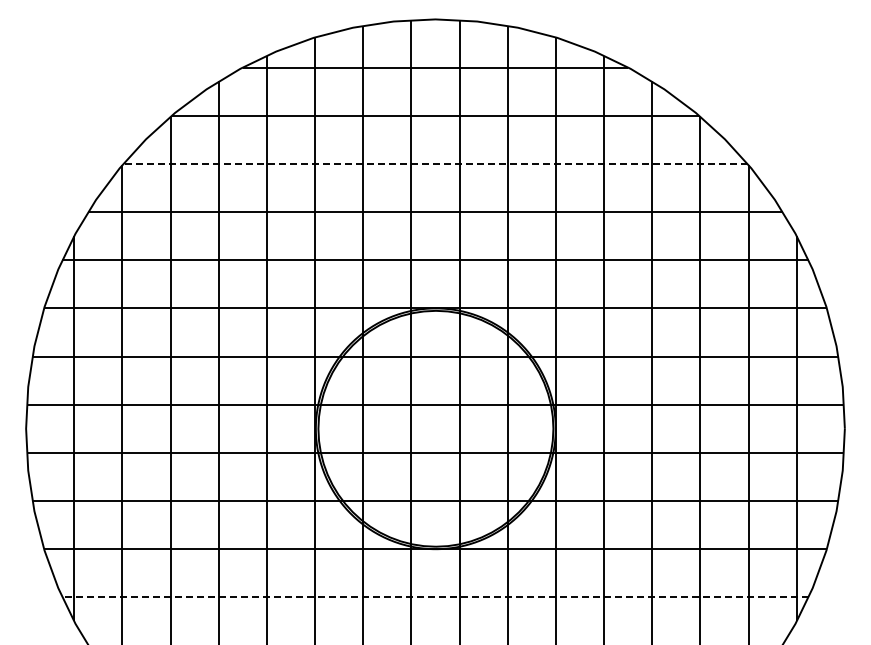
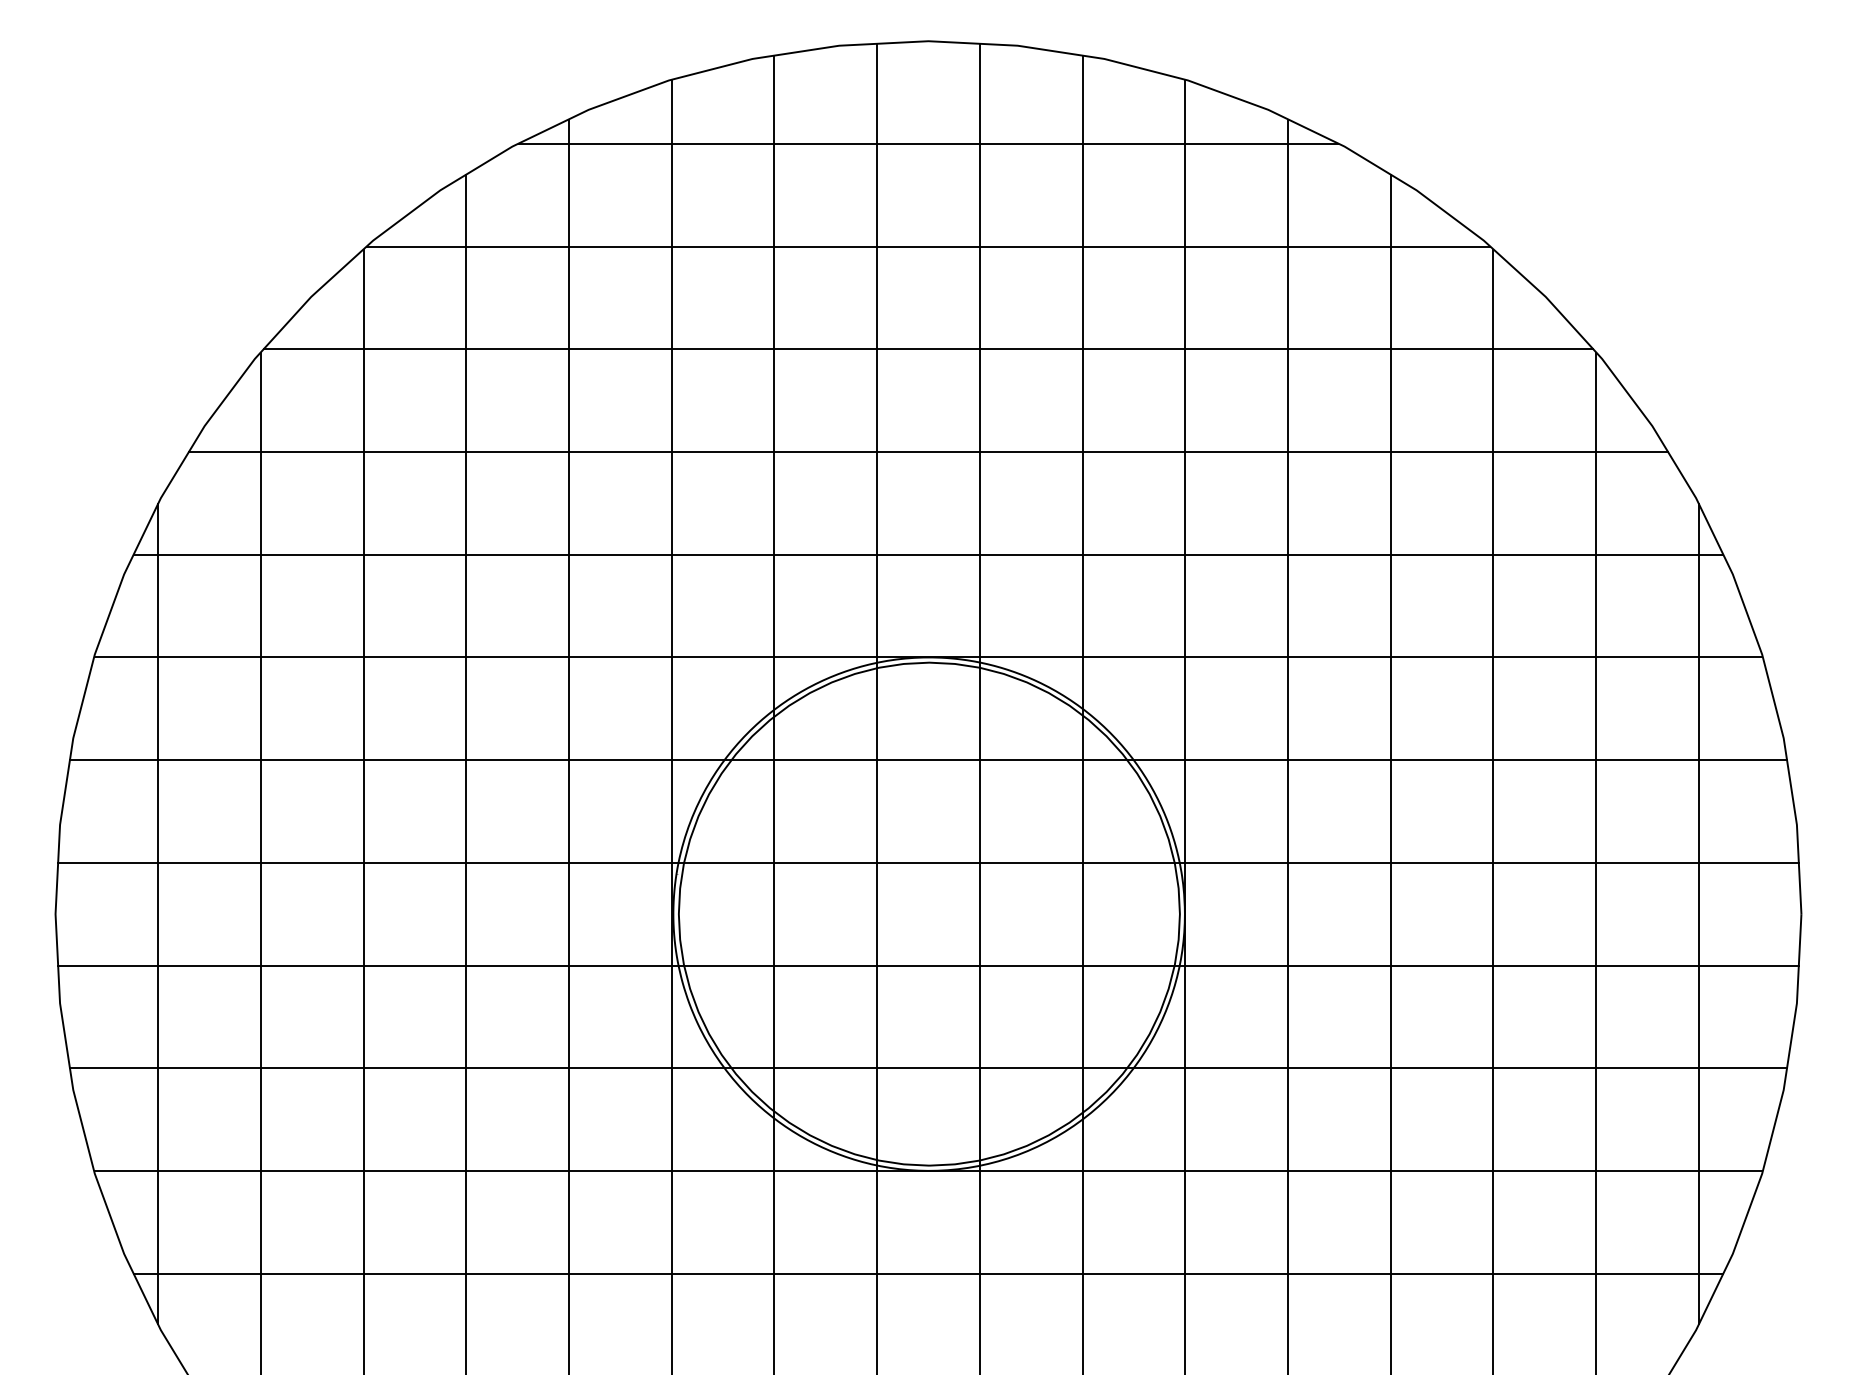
line: (435, 163) -> (928, 348), dashed -> solid
line: (435, 597) -> (928, 1273), dashed -> solid

